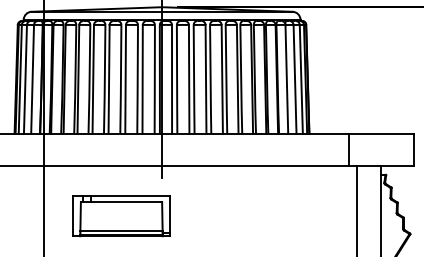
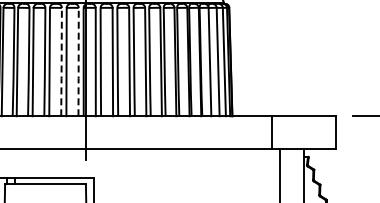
line: (137, 80) -> (61, 63), solid -> dashed
line: (154, 80) -> (78, 63), solid -> dashed

